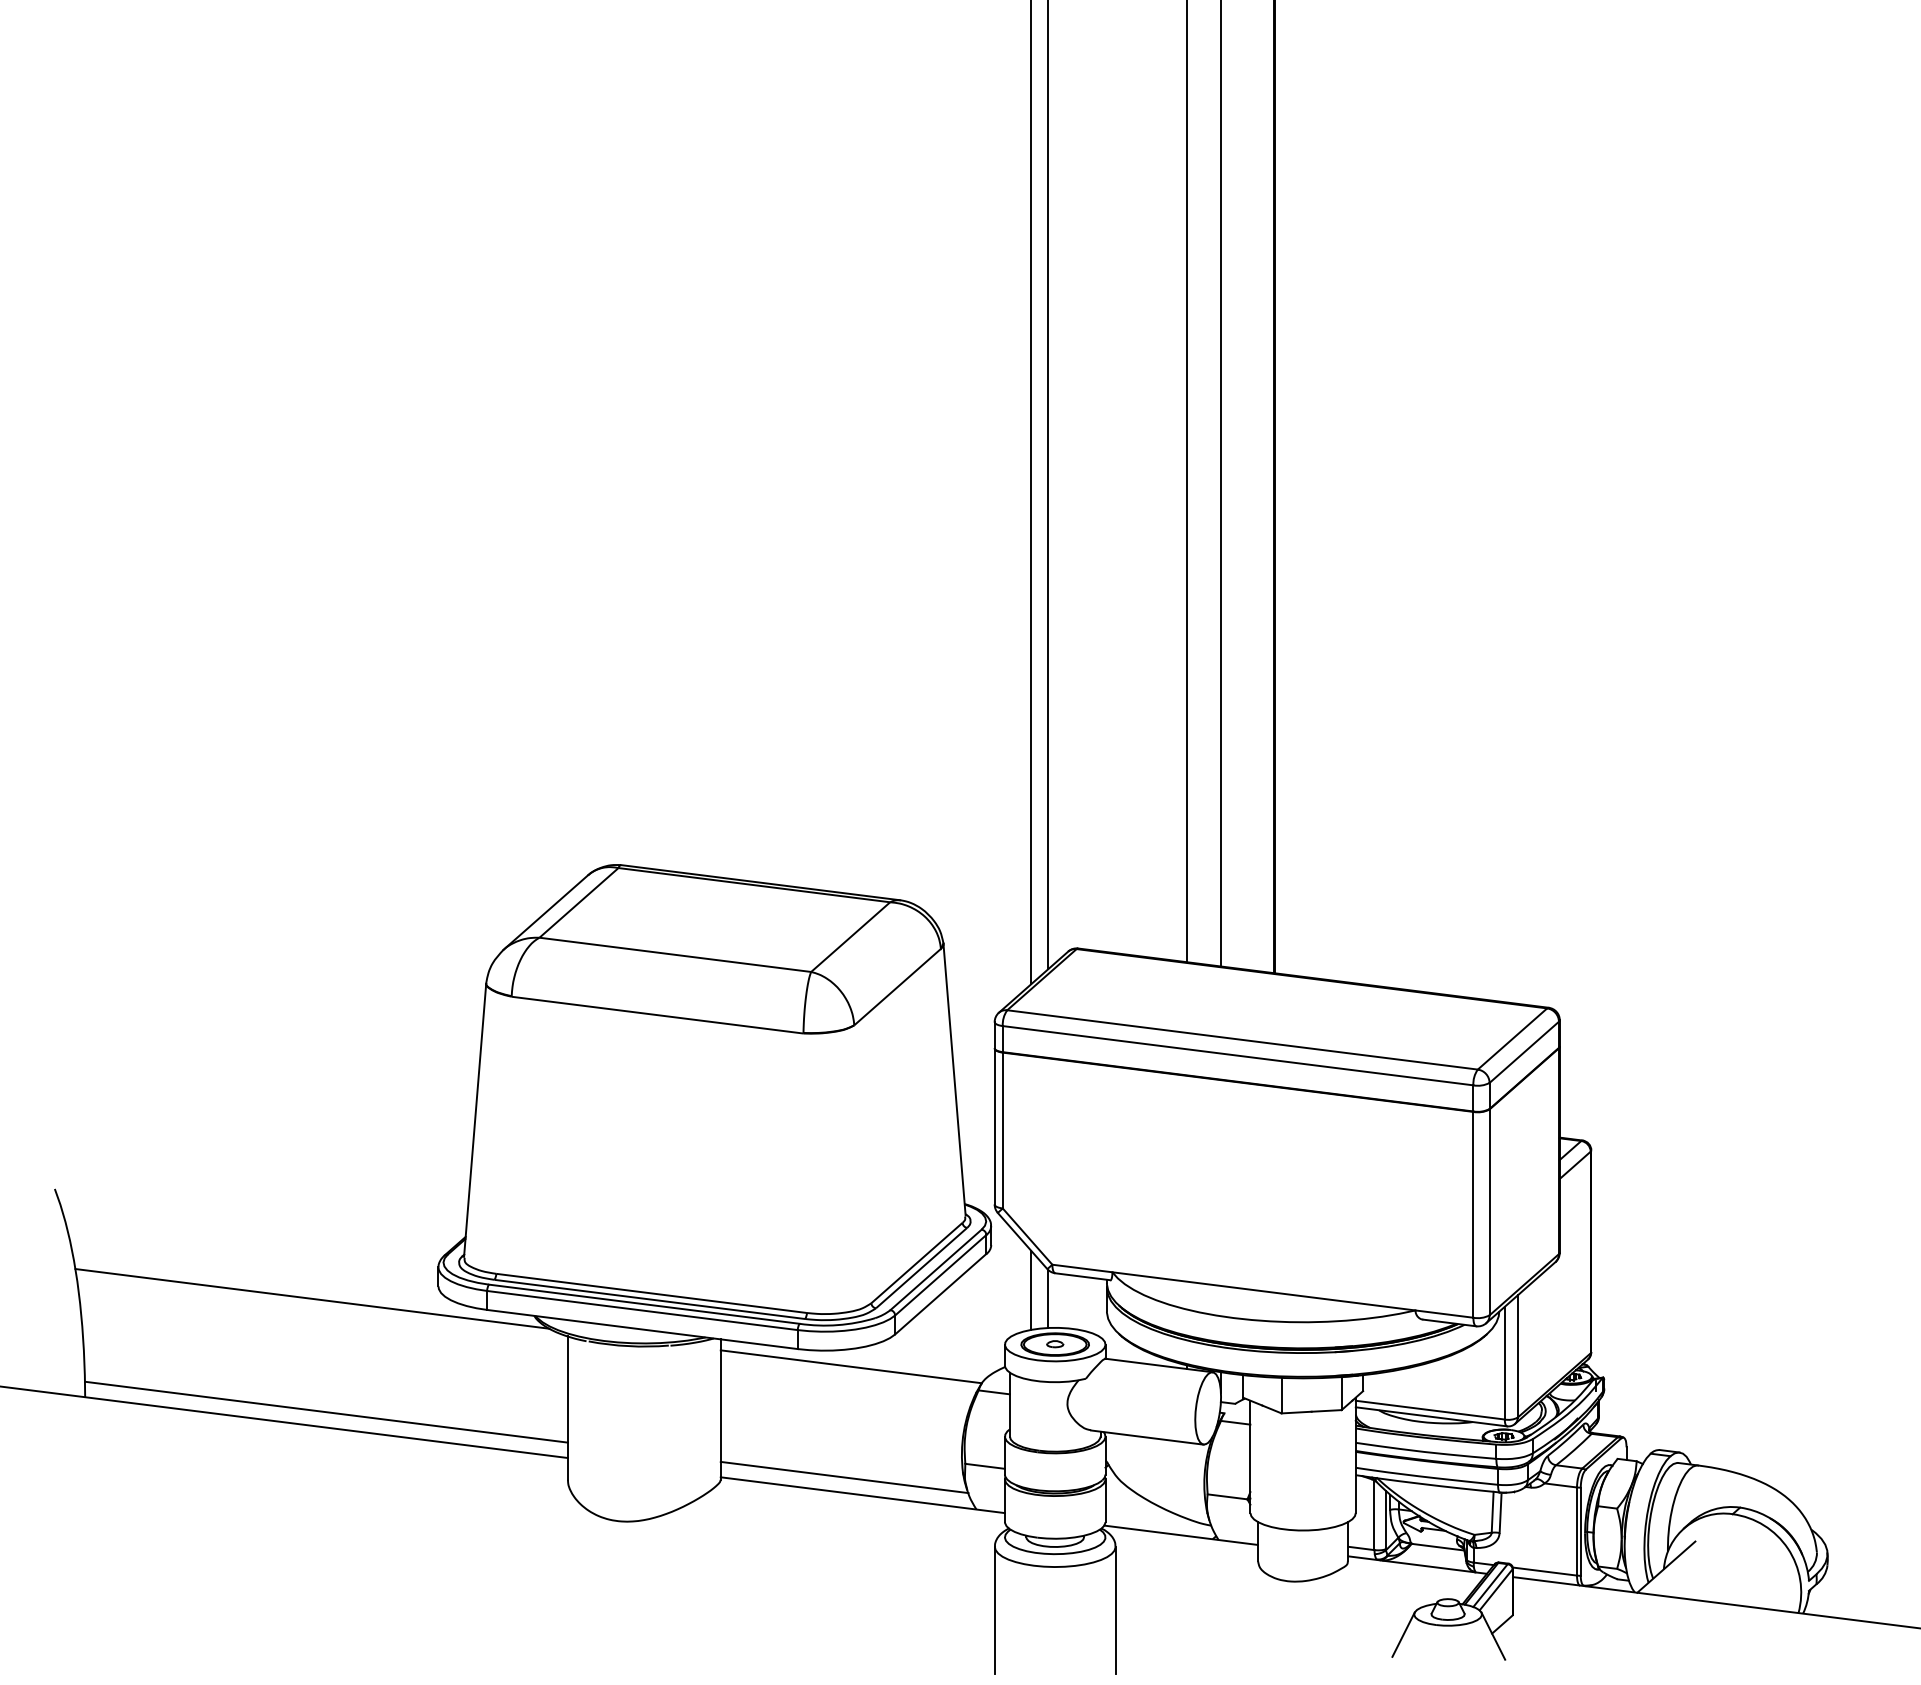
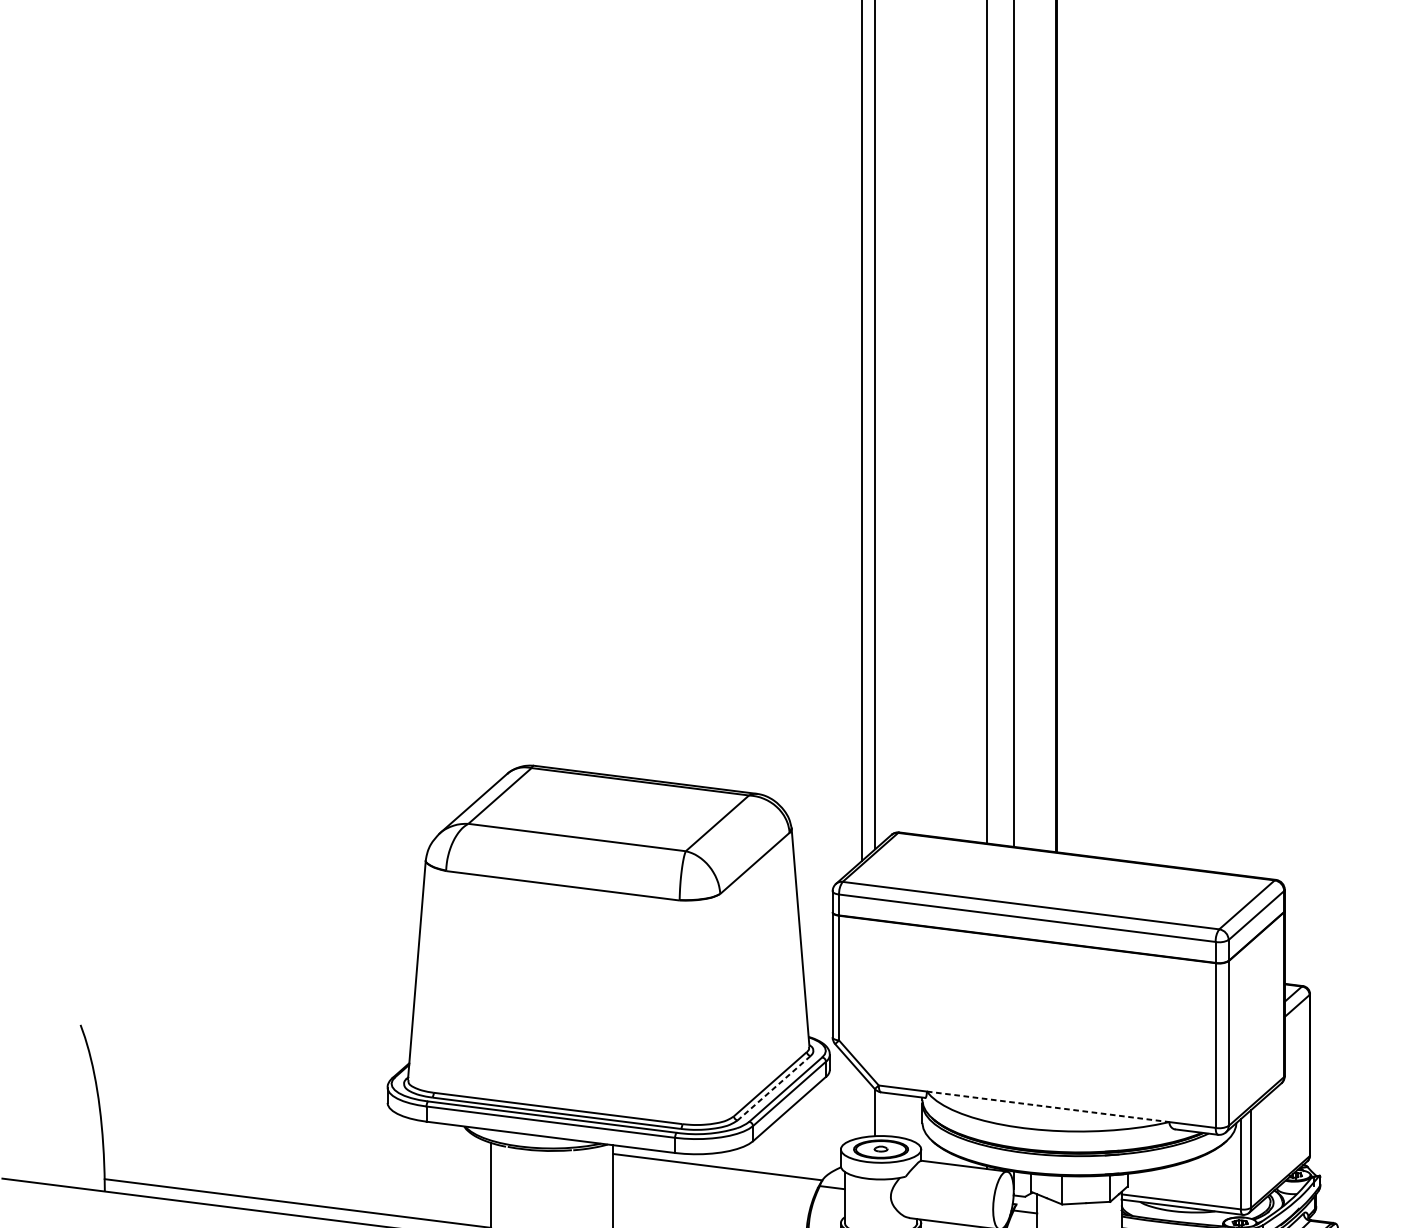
line: (921, 1268) -> (774, 1088), solid -> dashed
line: (1031, 1289) -> (862, 1105), removed
line: (1263, 1291) -> (1047, 1106), solid -> dashed
line: (312, 1298) -> (286, 1112), removed

